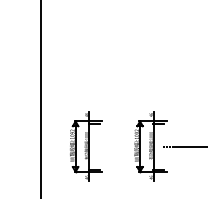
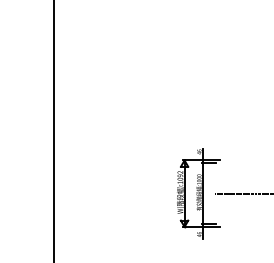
part: (86, 146) -> (113, 193), removed

